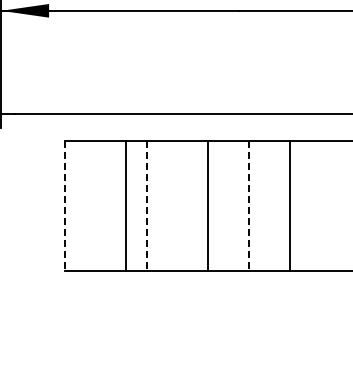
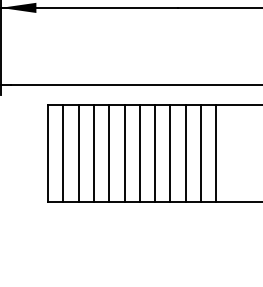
line: (64, 206) -> (47, 153), dashed -> solid
line: (85, 206) -> (63, 153), added
line: (105, 206) -> (78, 153), added
line: (146, 206) -> (109, 153), dashed -> solid
line: (167, 206) -> (124, 153), added
line: (187, 206) -> (139, 153), added
line: (228, 206) -> (170, 153), added
line: (249, 206) -> (185, 153), dashed -> solid
line: (269, 206) -> (200, 153), added

